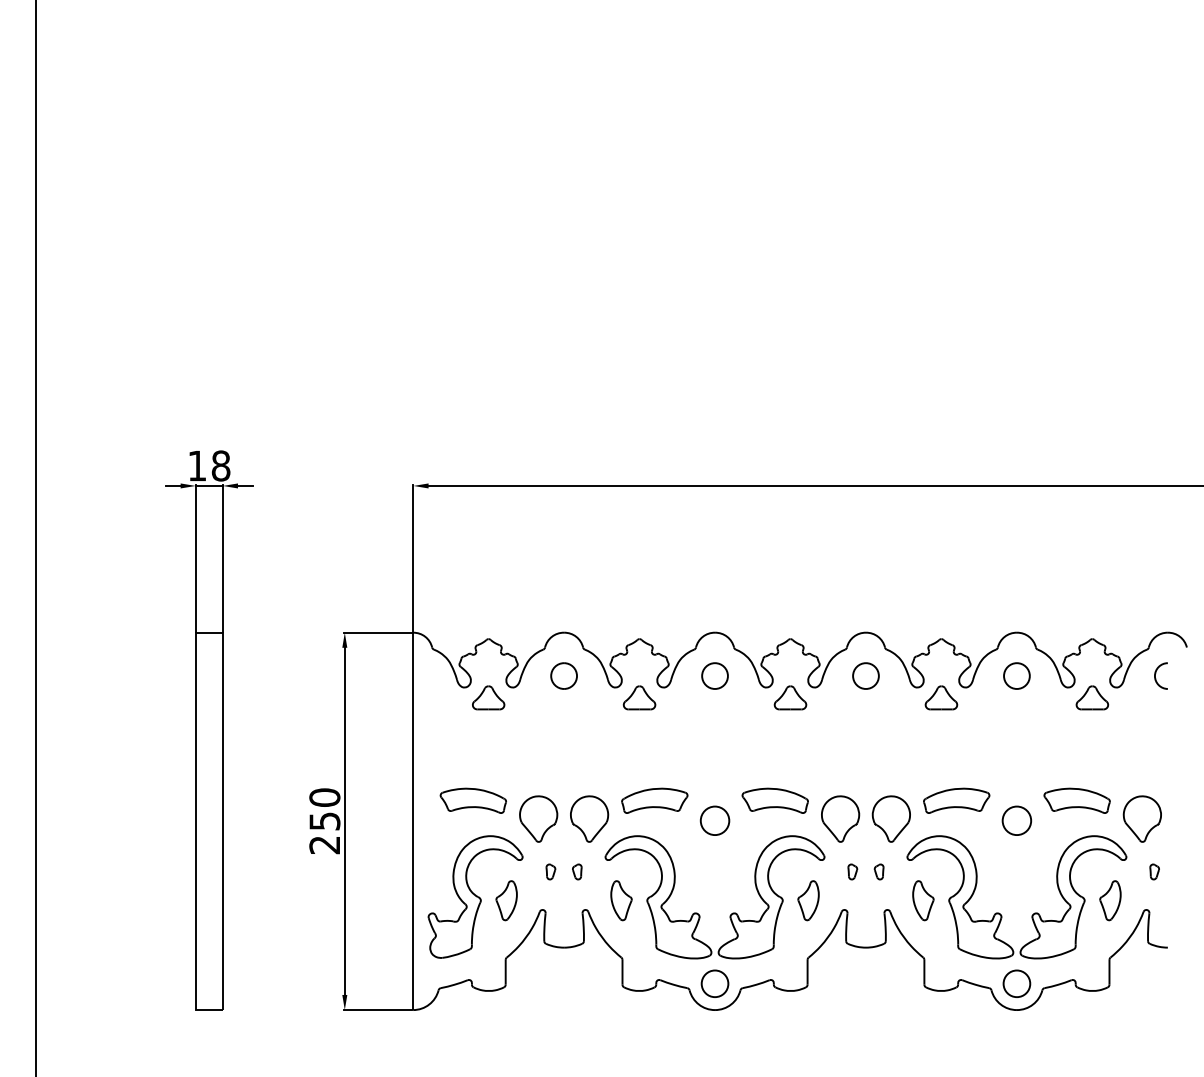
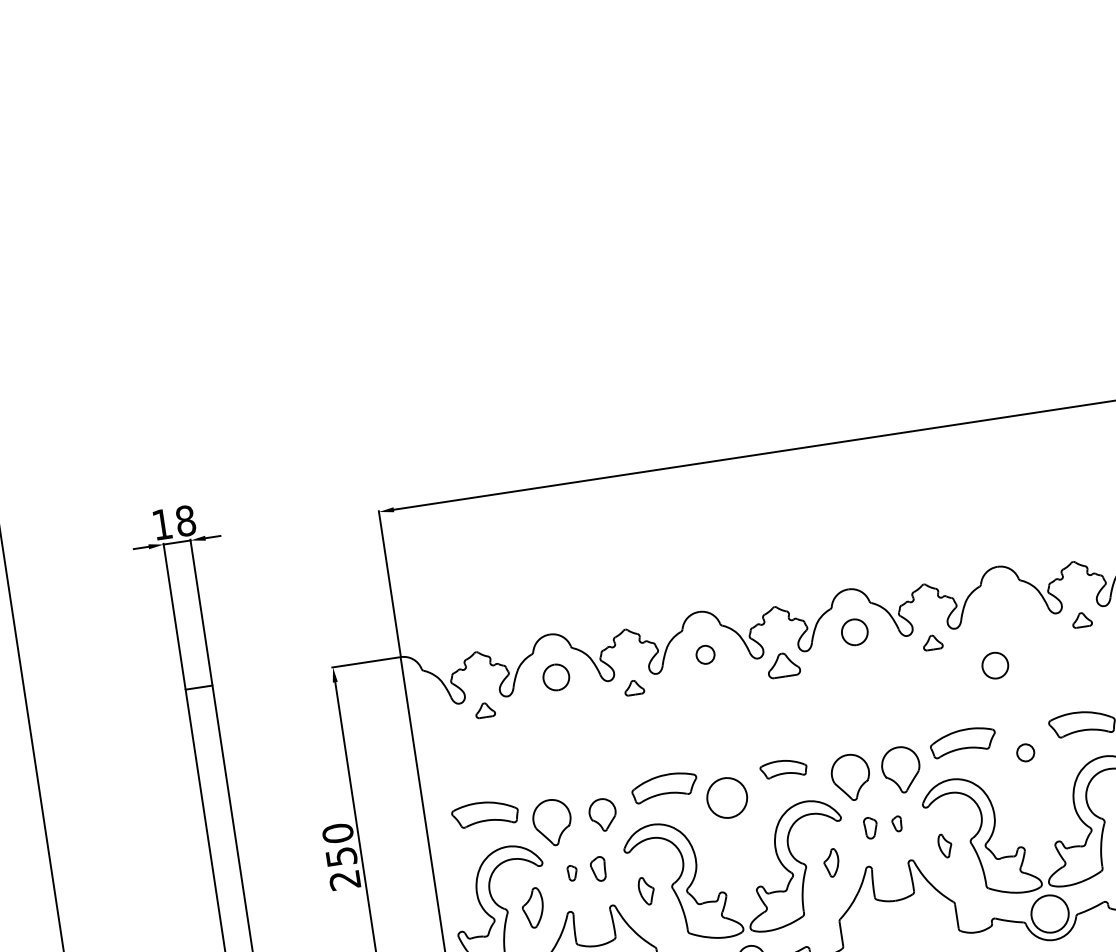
circle: (714, 675) -> (704, 654), size x0.7
circle: (1016, 675) -> (994, 665), moved
part: (488, 697) -> (484, 709), size x0.6
part: (639, 697) -> (634, 687), size x0.6
part: (941, 697) -> (932, 642), size x0.6
part: (1092, 697) -> (1082, 619), size x0.6
part: (774, 800) -> (782, 769), size x0.7
part: (589, 818) -> (602, 814), size x0.7
circle: (714, 820) -> (726, 797), size x1.4
circle: (1016, 820) -> (1025, 752), size x0.6
part: (577, 871) -> (598, 868), size x1.6
part: (852, 871) -> (870, 827), size x1.4
part: (621, 900) -> (646, 890), size x0.7
part: (808, 900) -> (831, 862), size x0.7
part: (923, 900) -> (945, 845), size x0.6
circle: (1016, 983) -> (1049, 913), size x1.4

